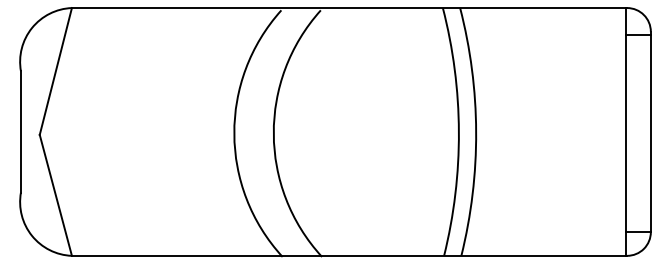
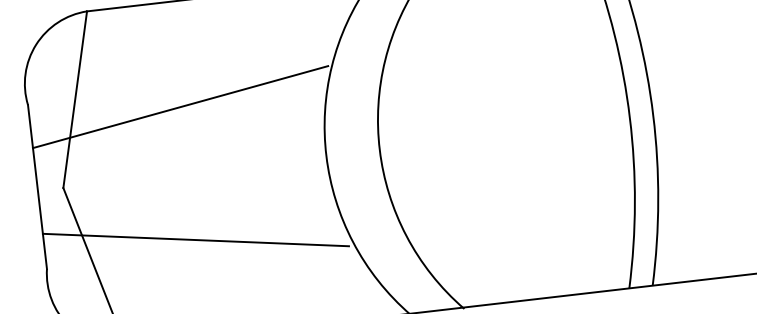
line: (131, 85) -> (179, 106), added
line: (131, 183) -> (195, 239), added

